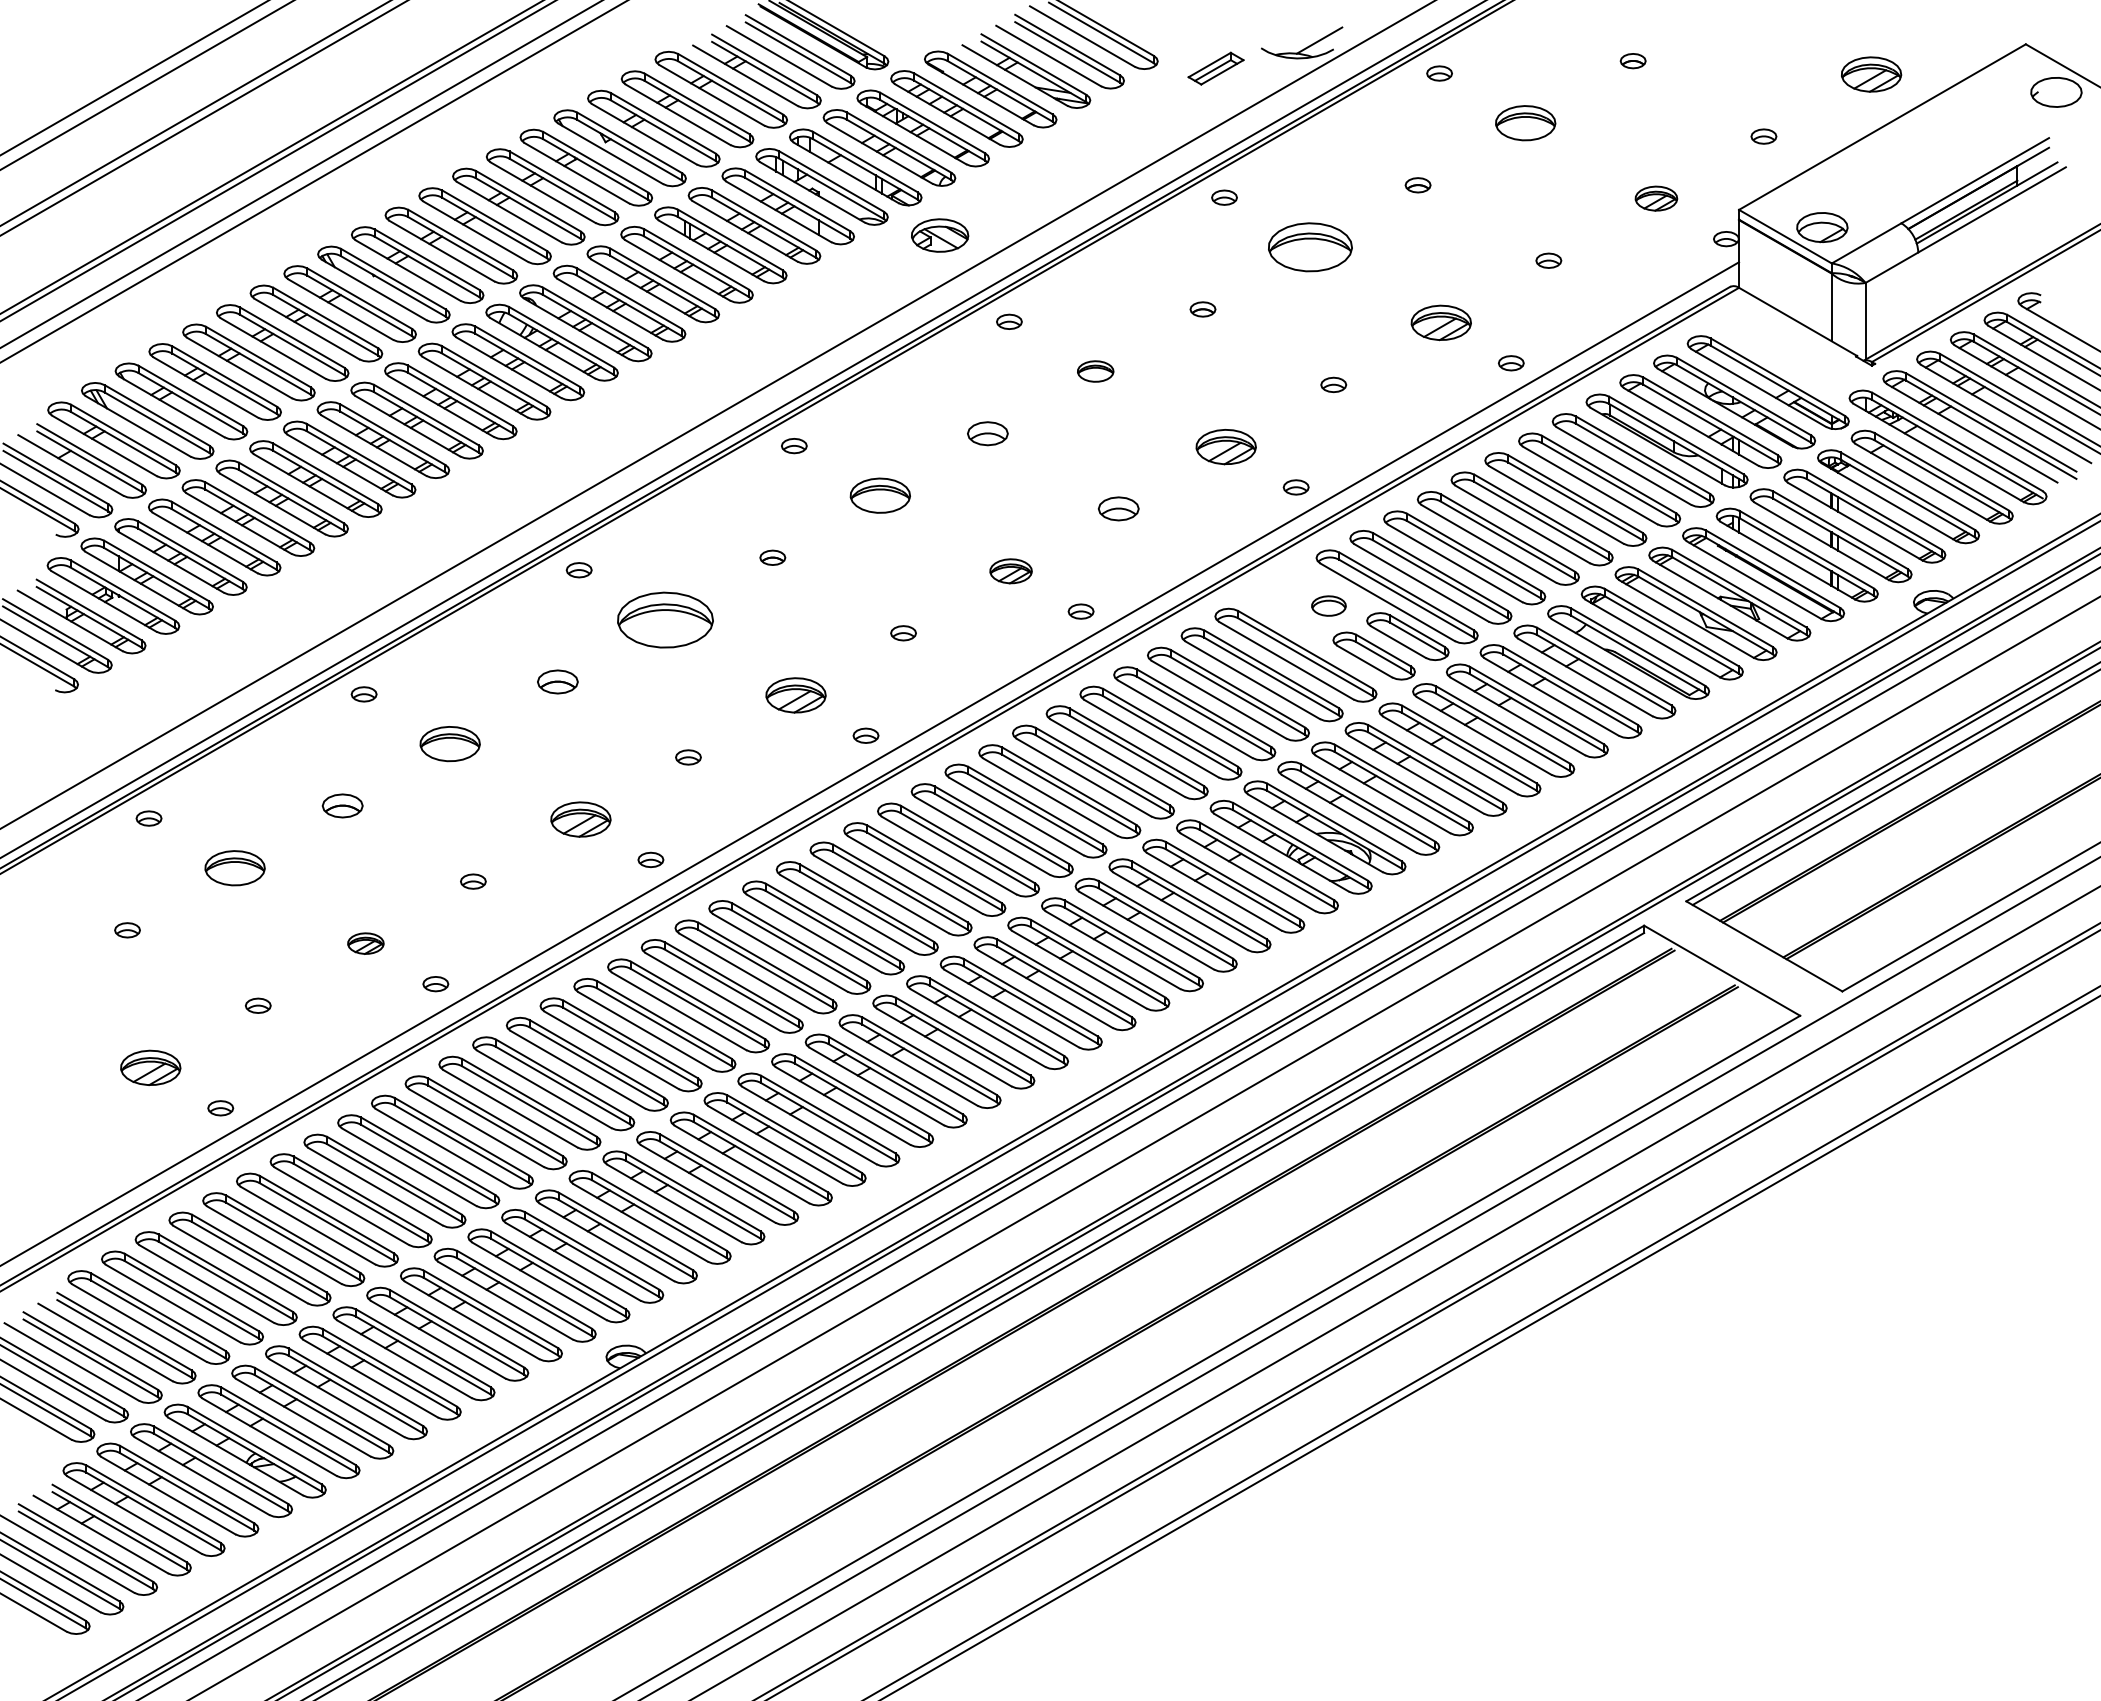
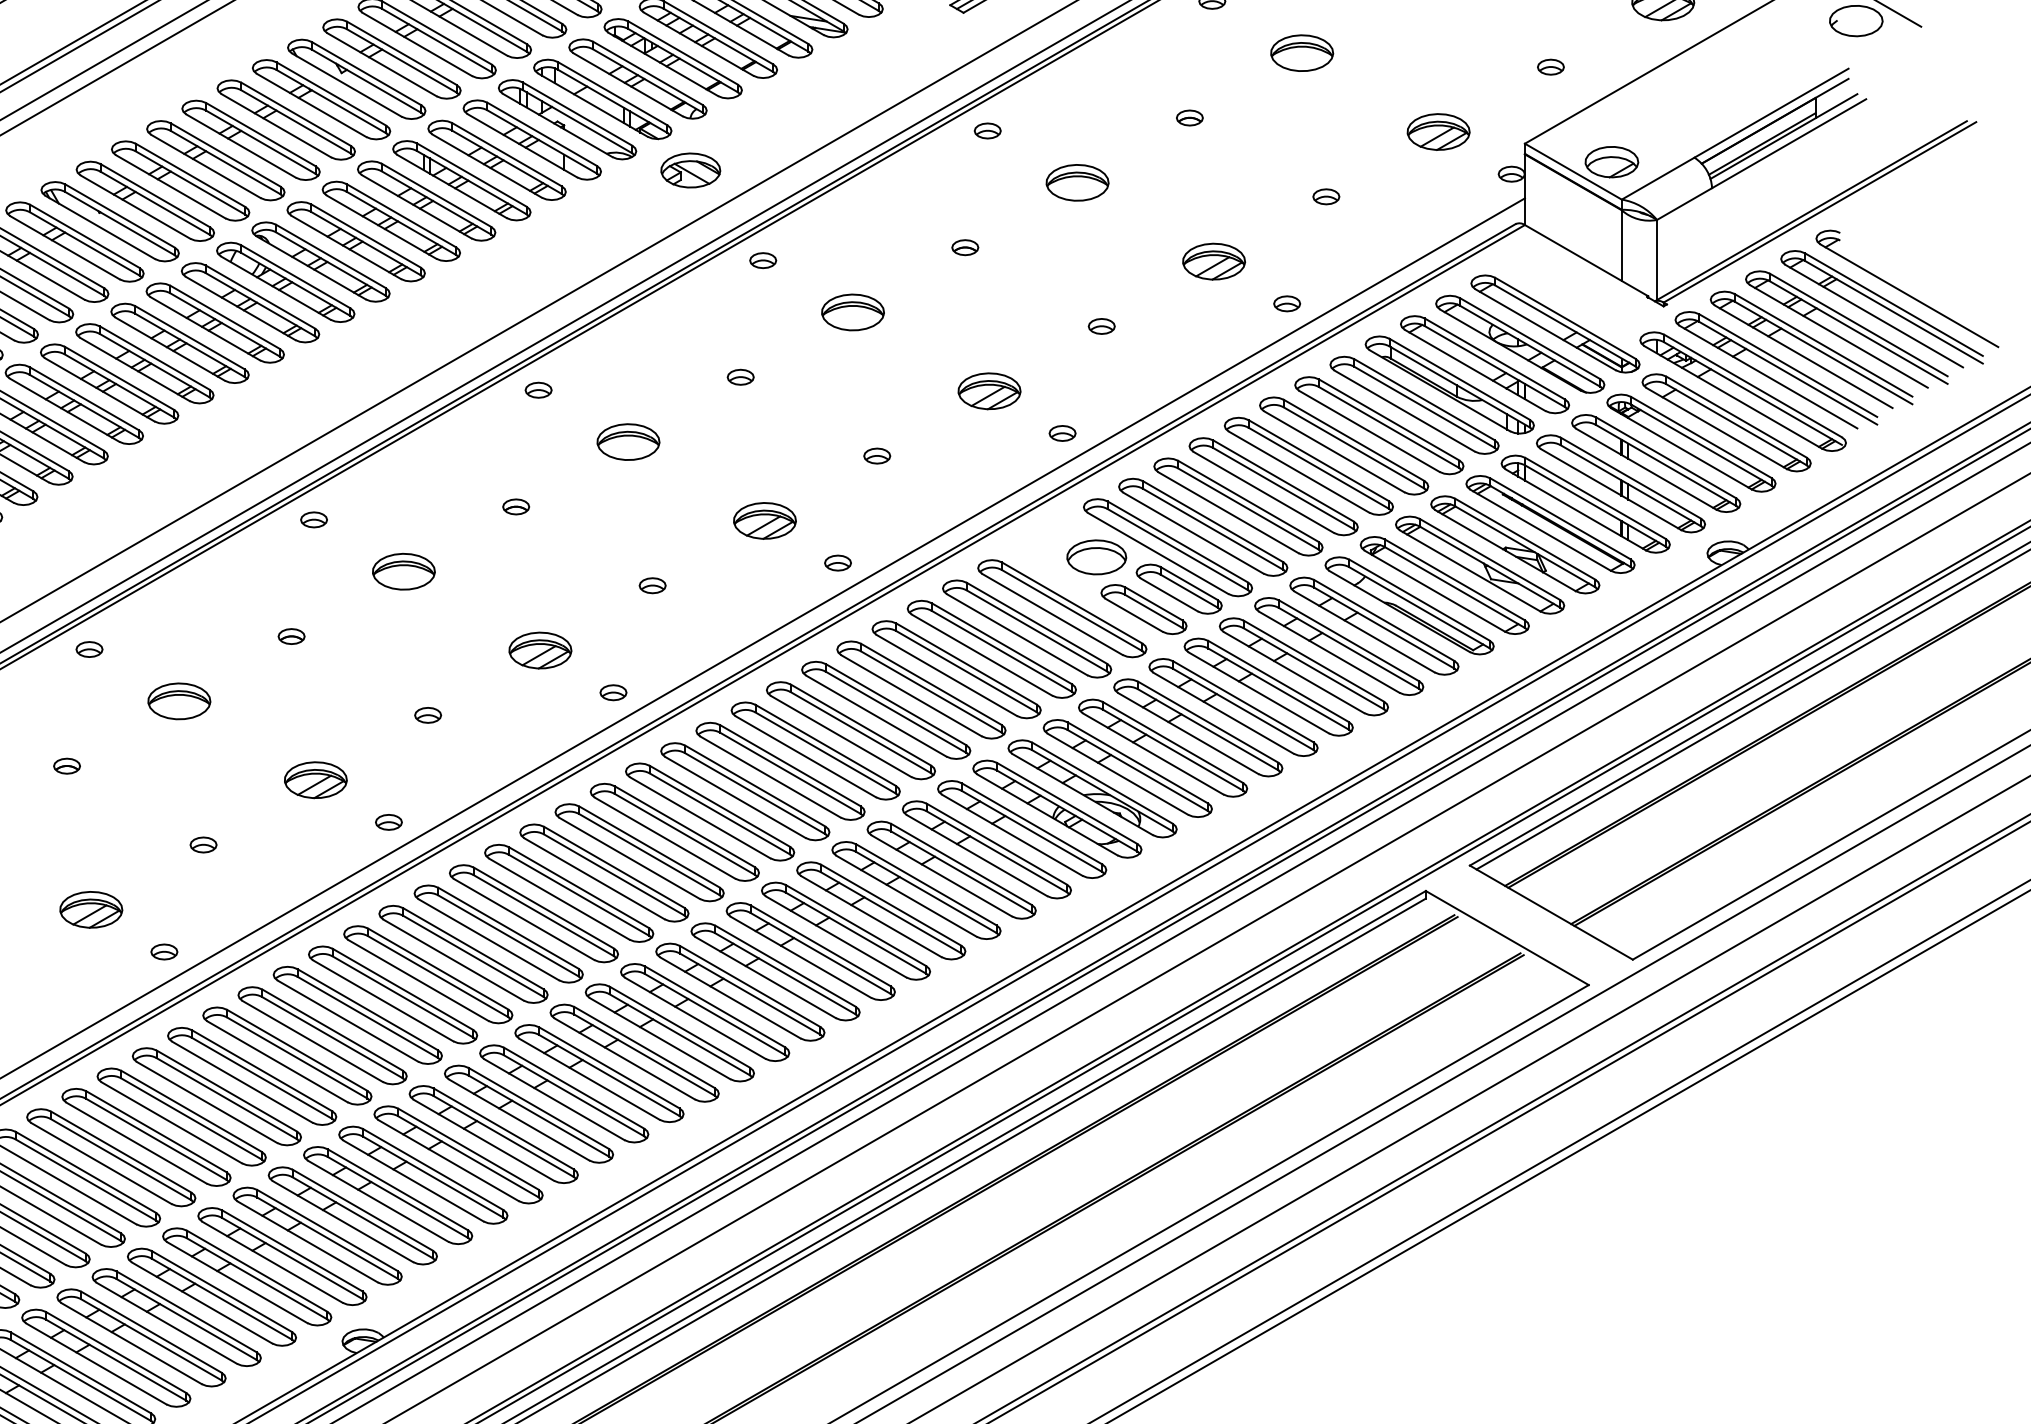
part: (1656, 198) -> (1438, 131), size x1.43
part: (1310, 247) -> (1077, 182), size x0.71
part: (1095, 371) -> (853, 312), size x1.67
part: (987, 433) -> (740, 377), size x0.62
part: (1118, 509) -> (877, 456), size x0.62
part: (1010, 571) -> (764, 521), size x1.43
part: (1328, 605) -> (1096, 556), size x1.67
part: (664, 619) -> (403, 571), size x0.62
part: (557, 681) -> (291, 636), size x0.62
part: (342, 806) -> (66, 766), size x0.62
part: (365, 943) -> (90, 909), size x1.67

